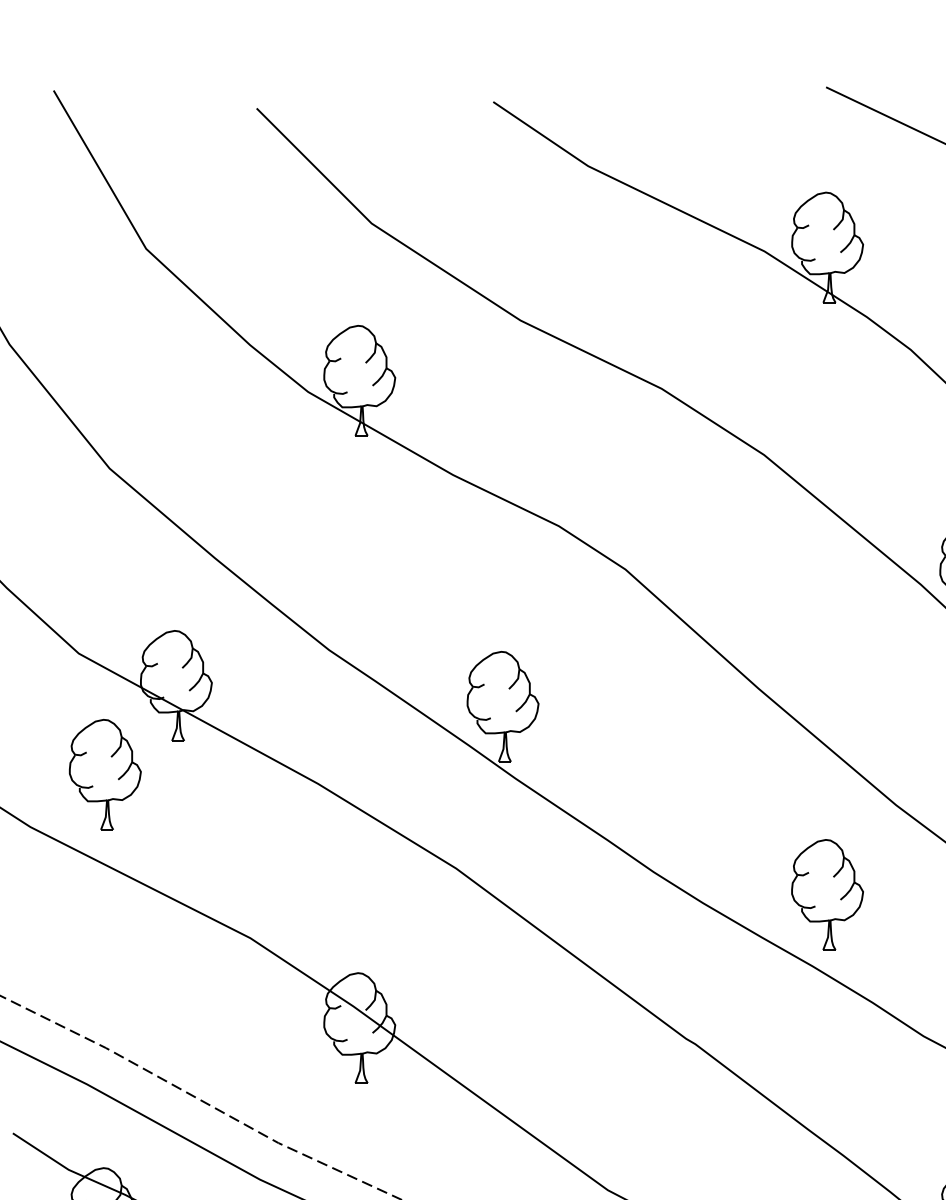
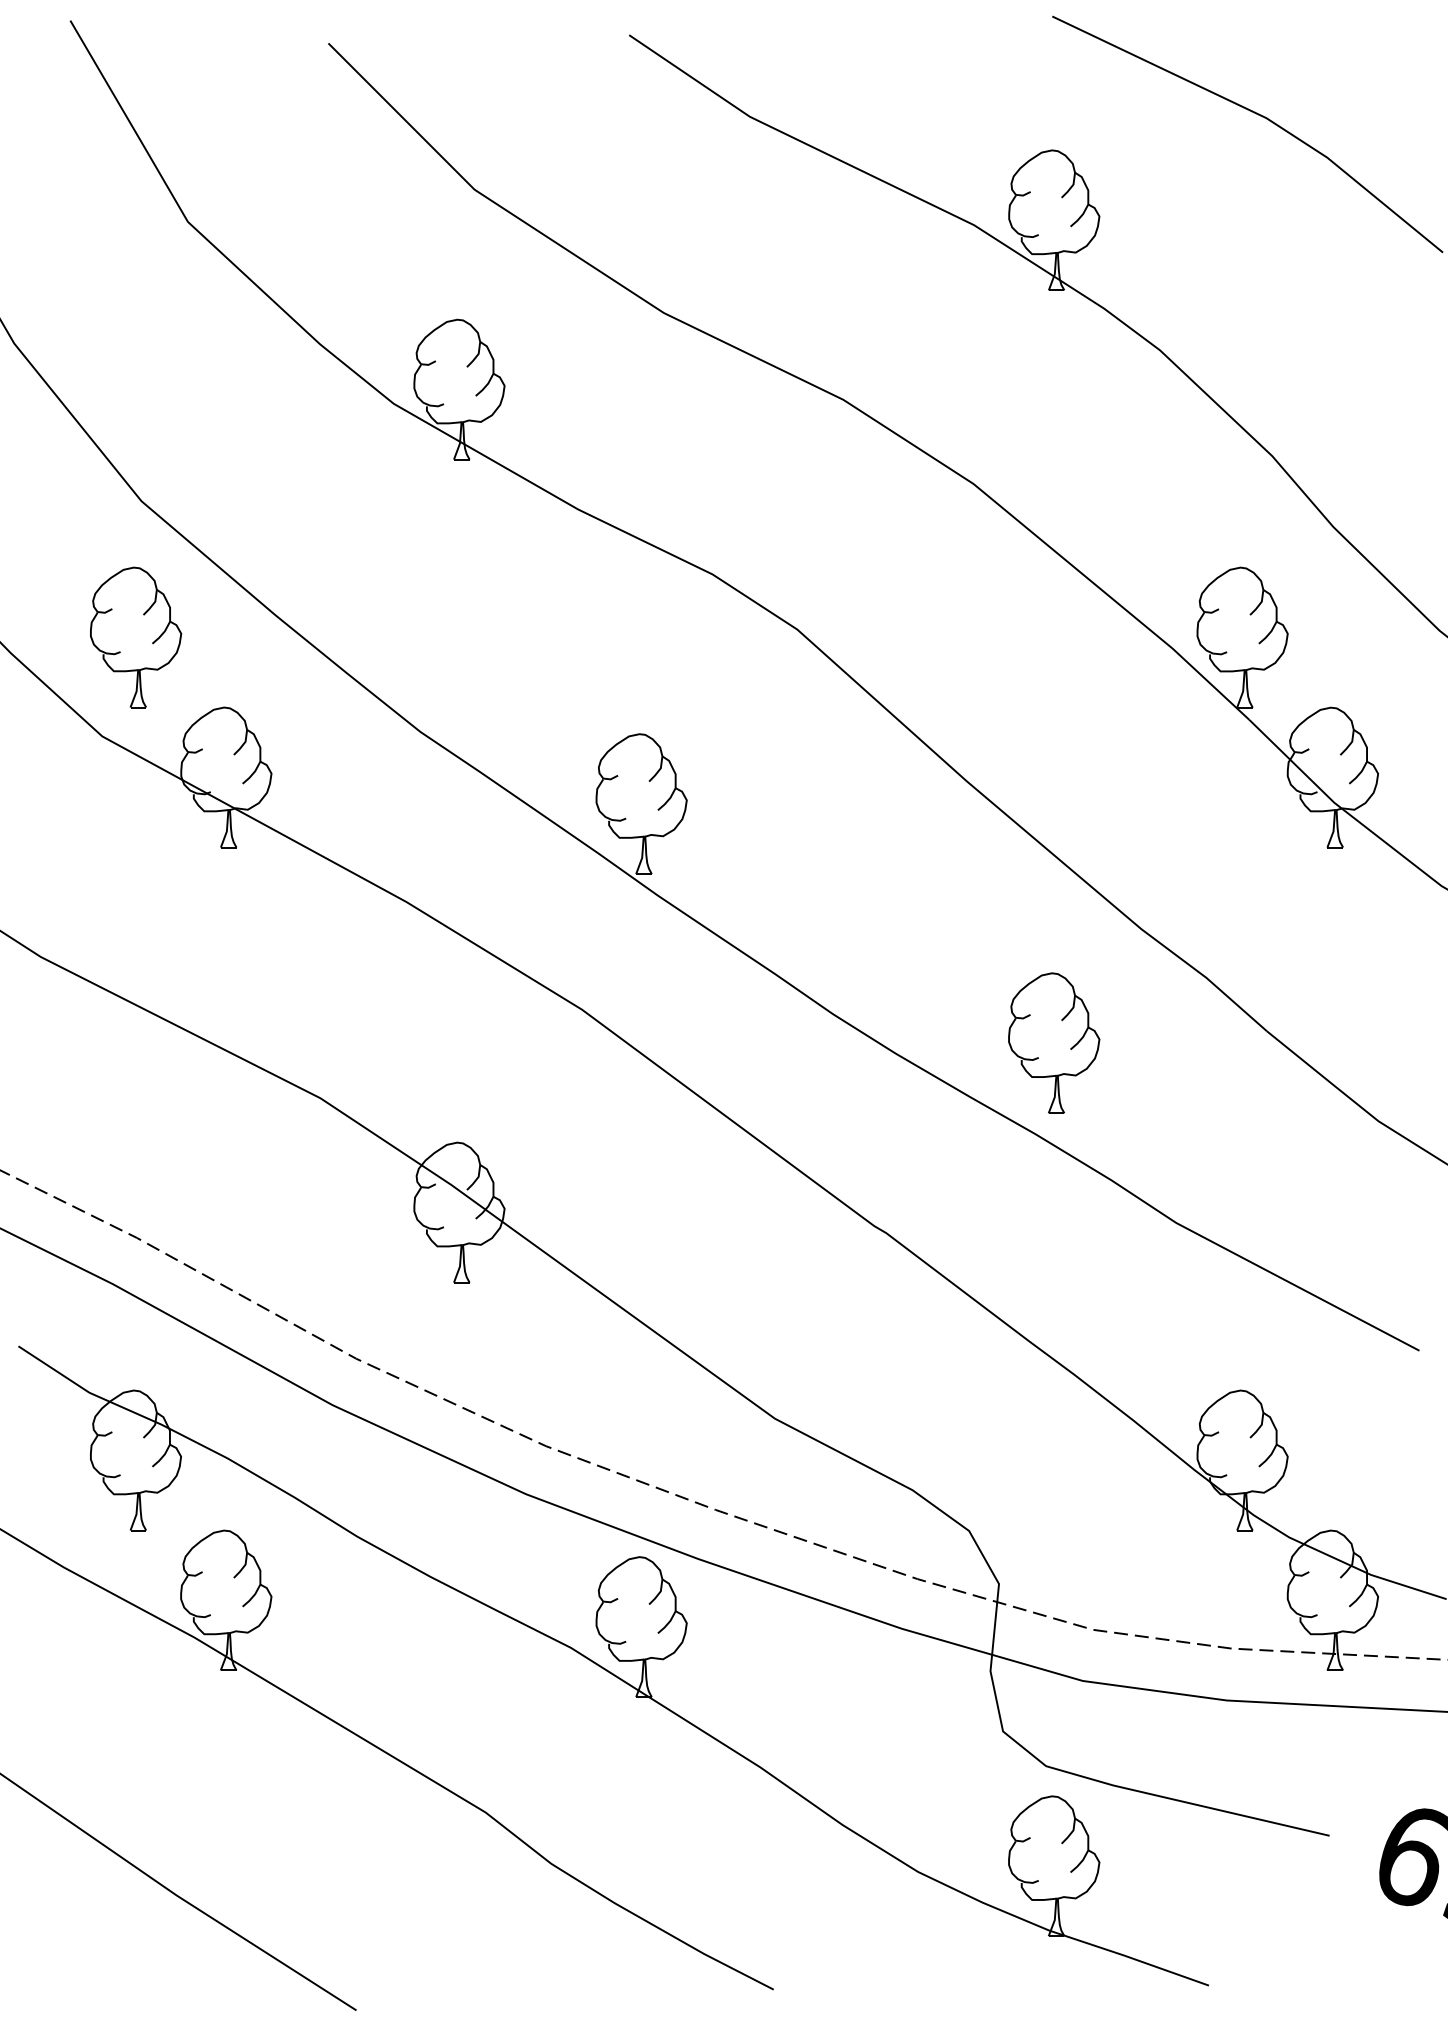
part: (105, 774) -> (136, 637), moved

